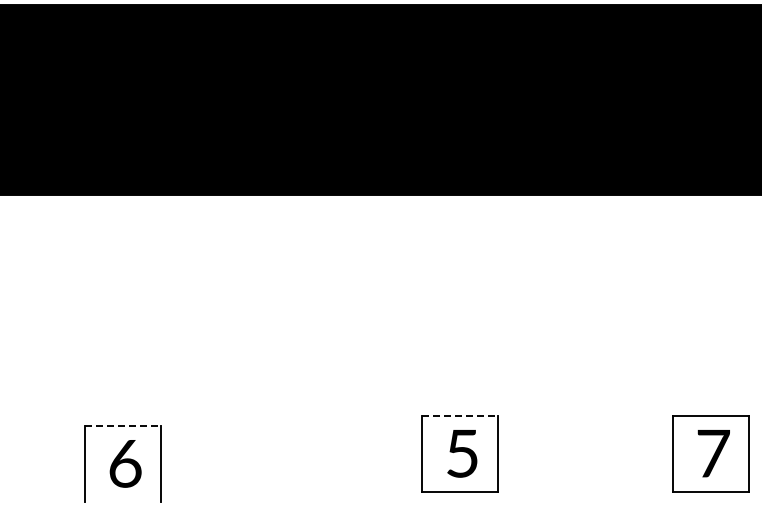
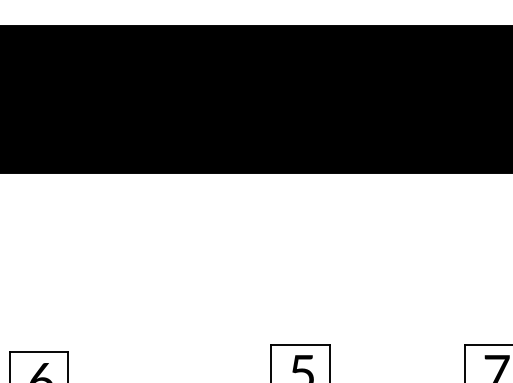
line: (459, 416) -> (300, 344), dashed -> solid
line: (122, 426) -> (38, 352), dashed -> solid

